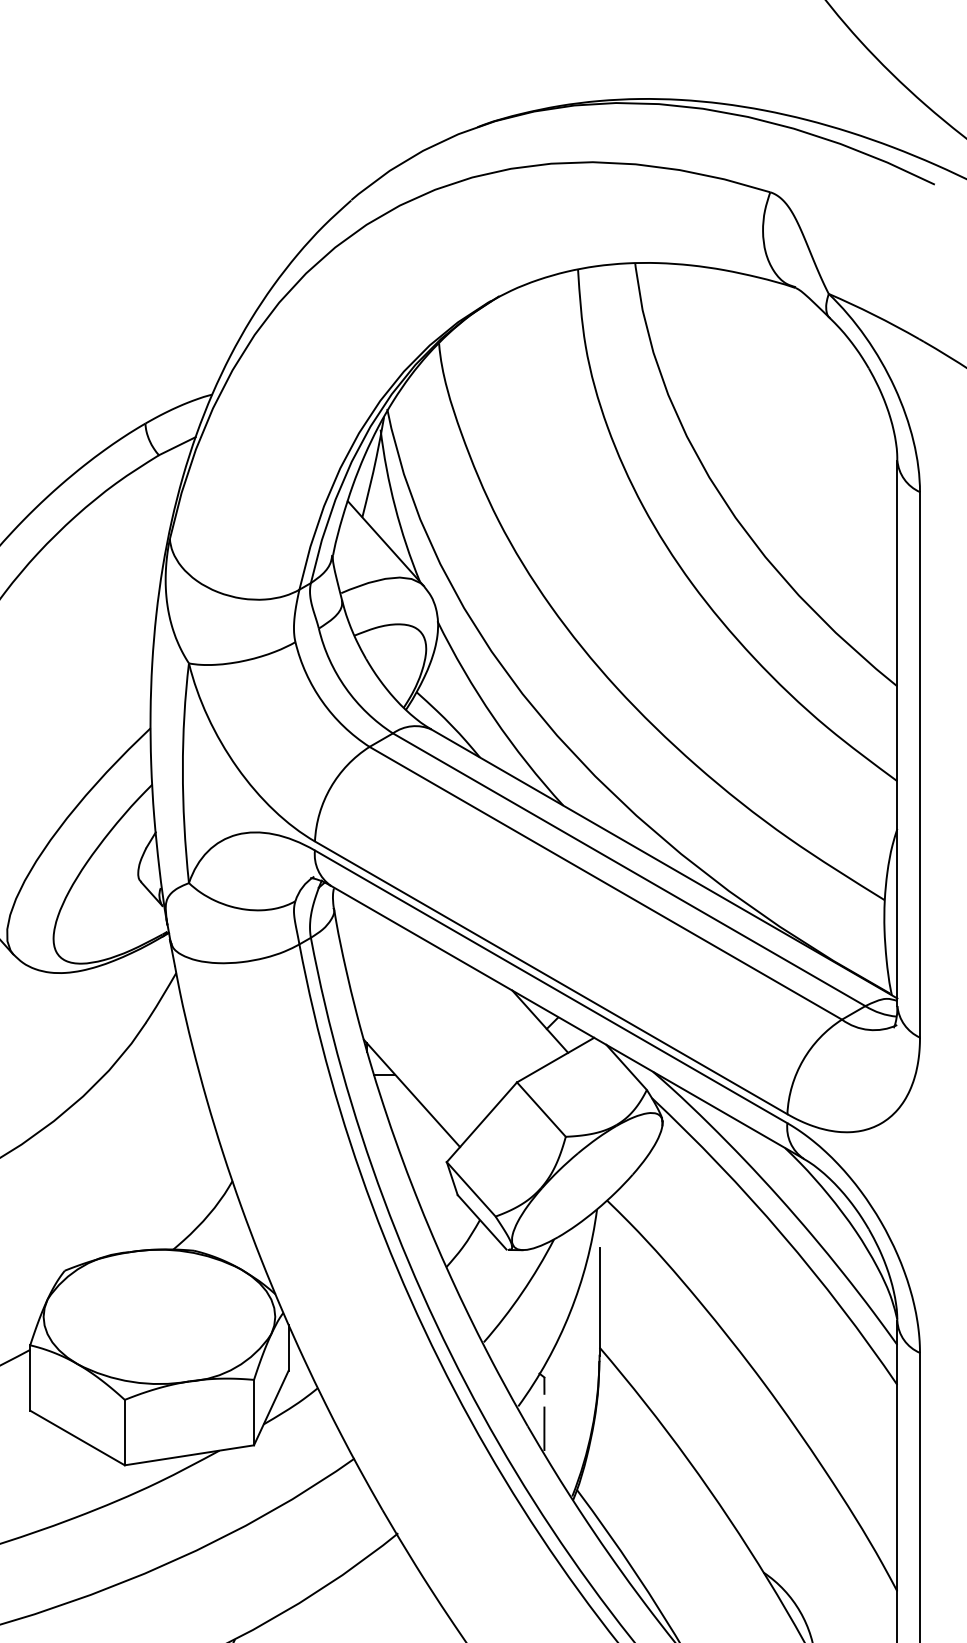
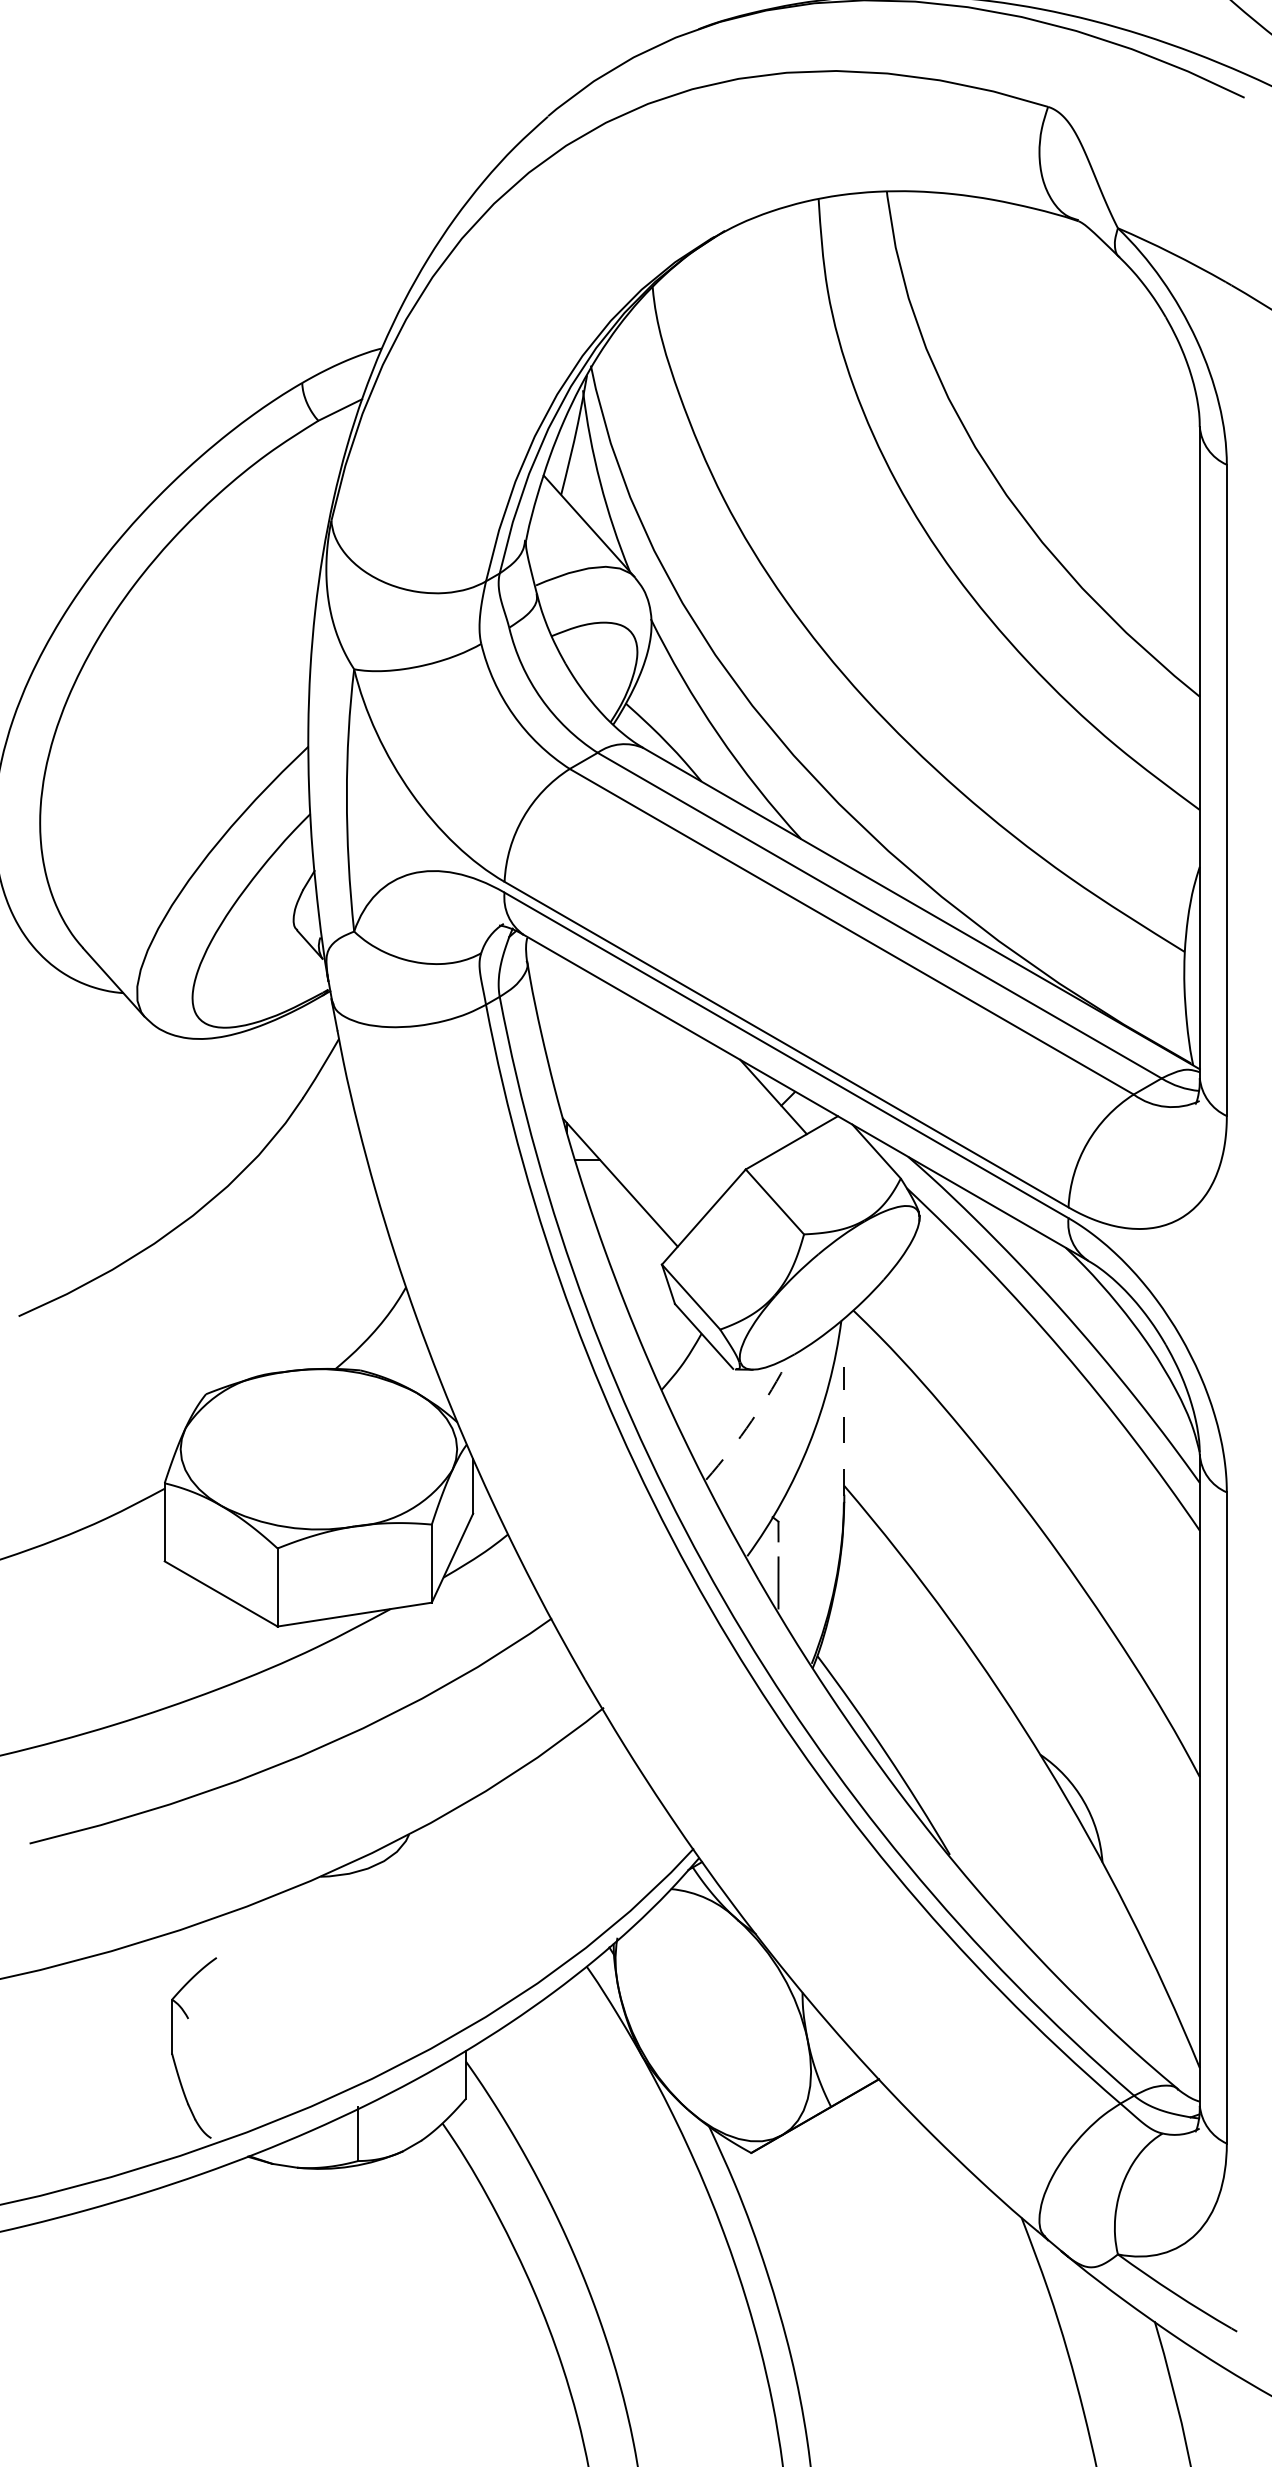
arc: (521, 1292) -> (751, 1420), solid -> dashed
line: (599, 1301) -> (844, 1431), solid -> dashed

